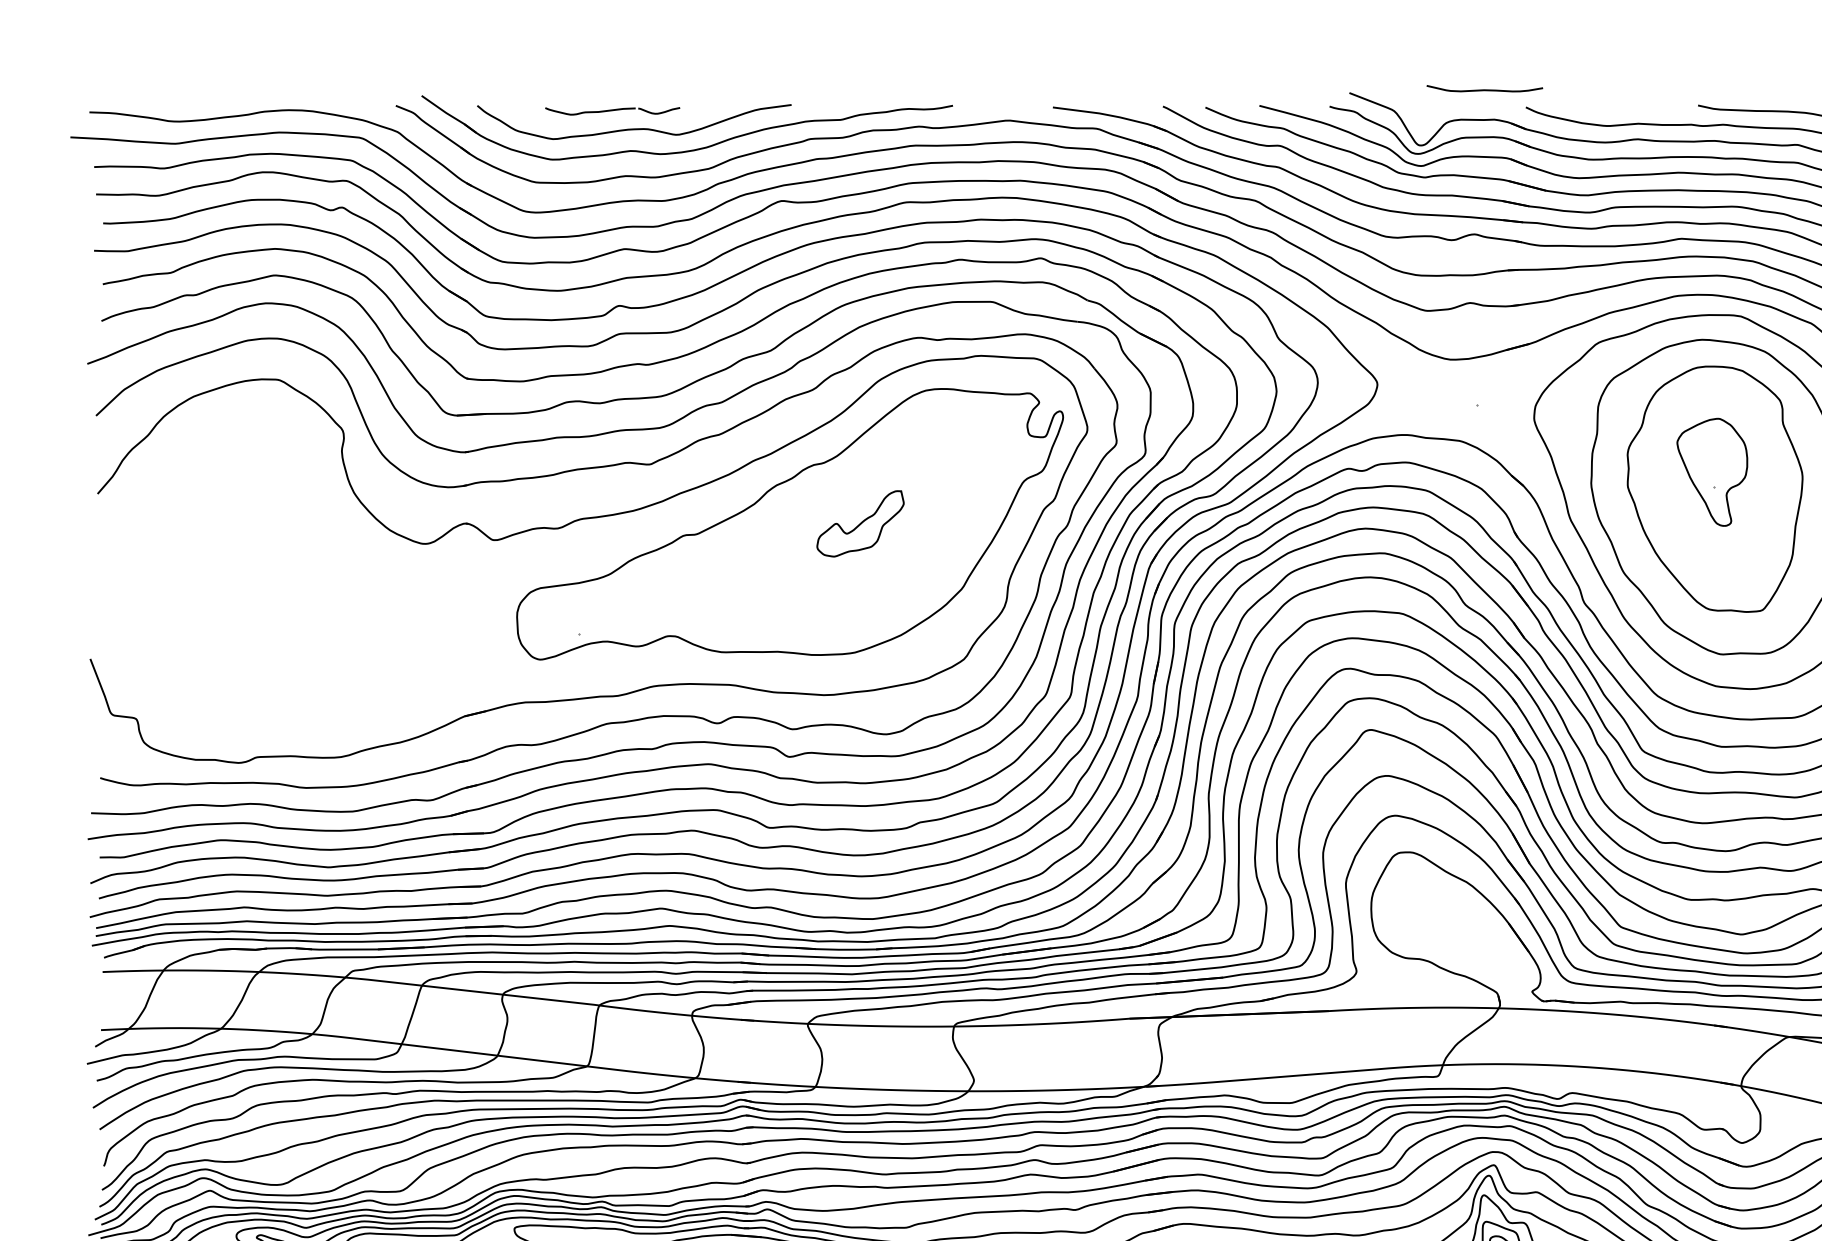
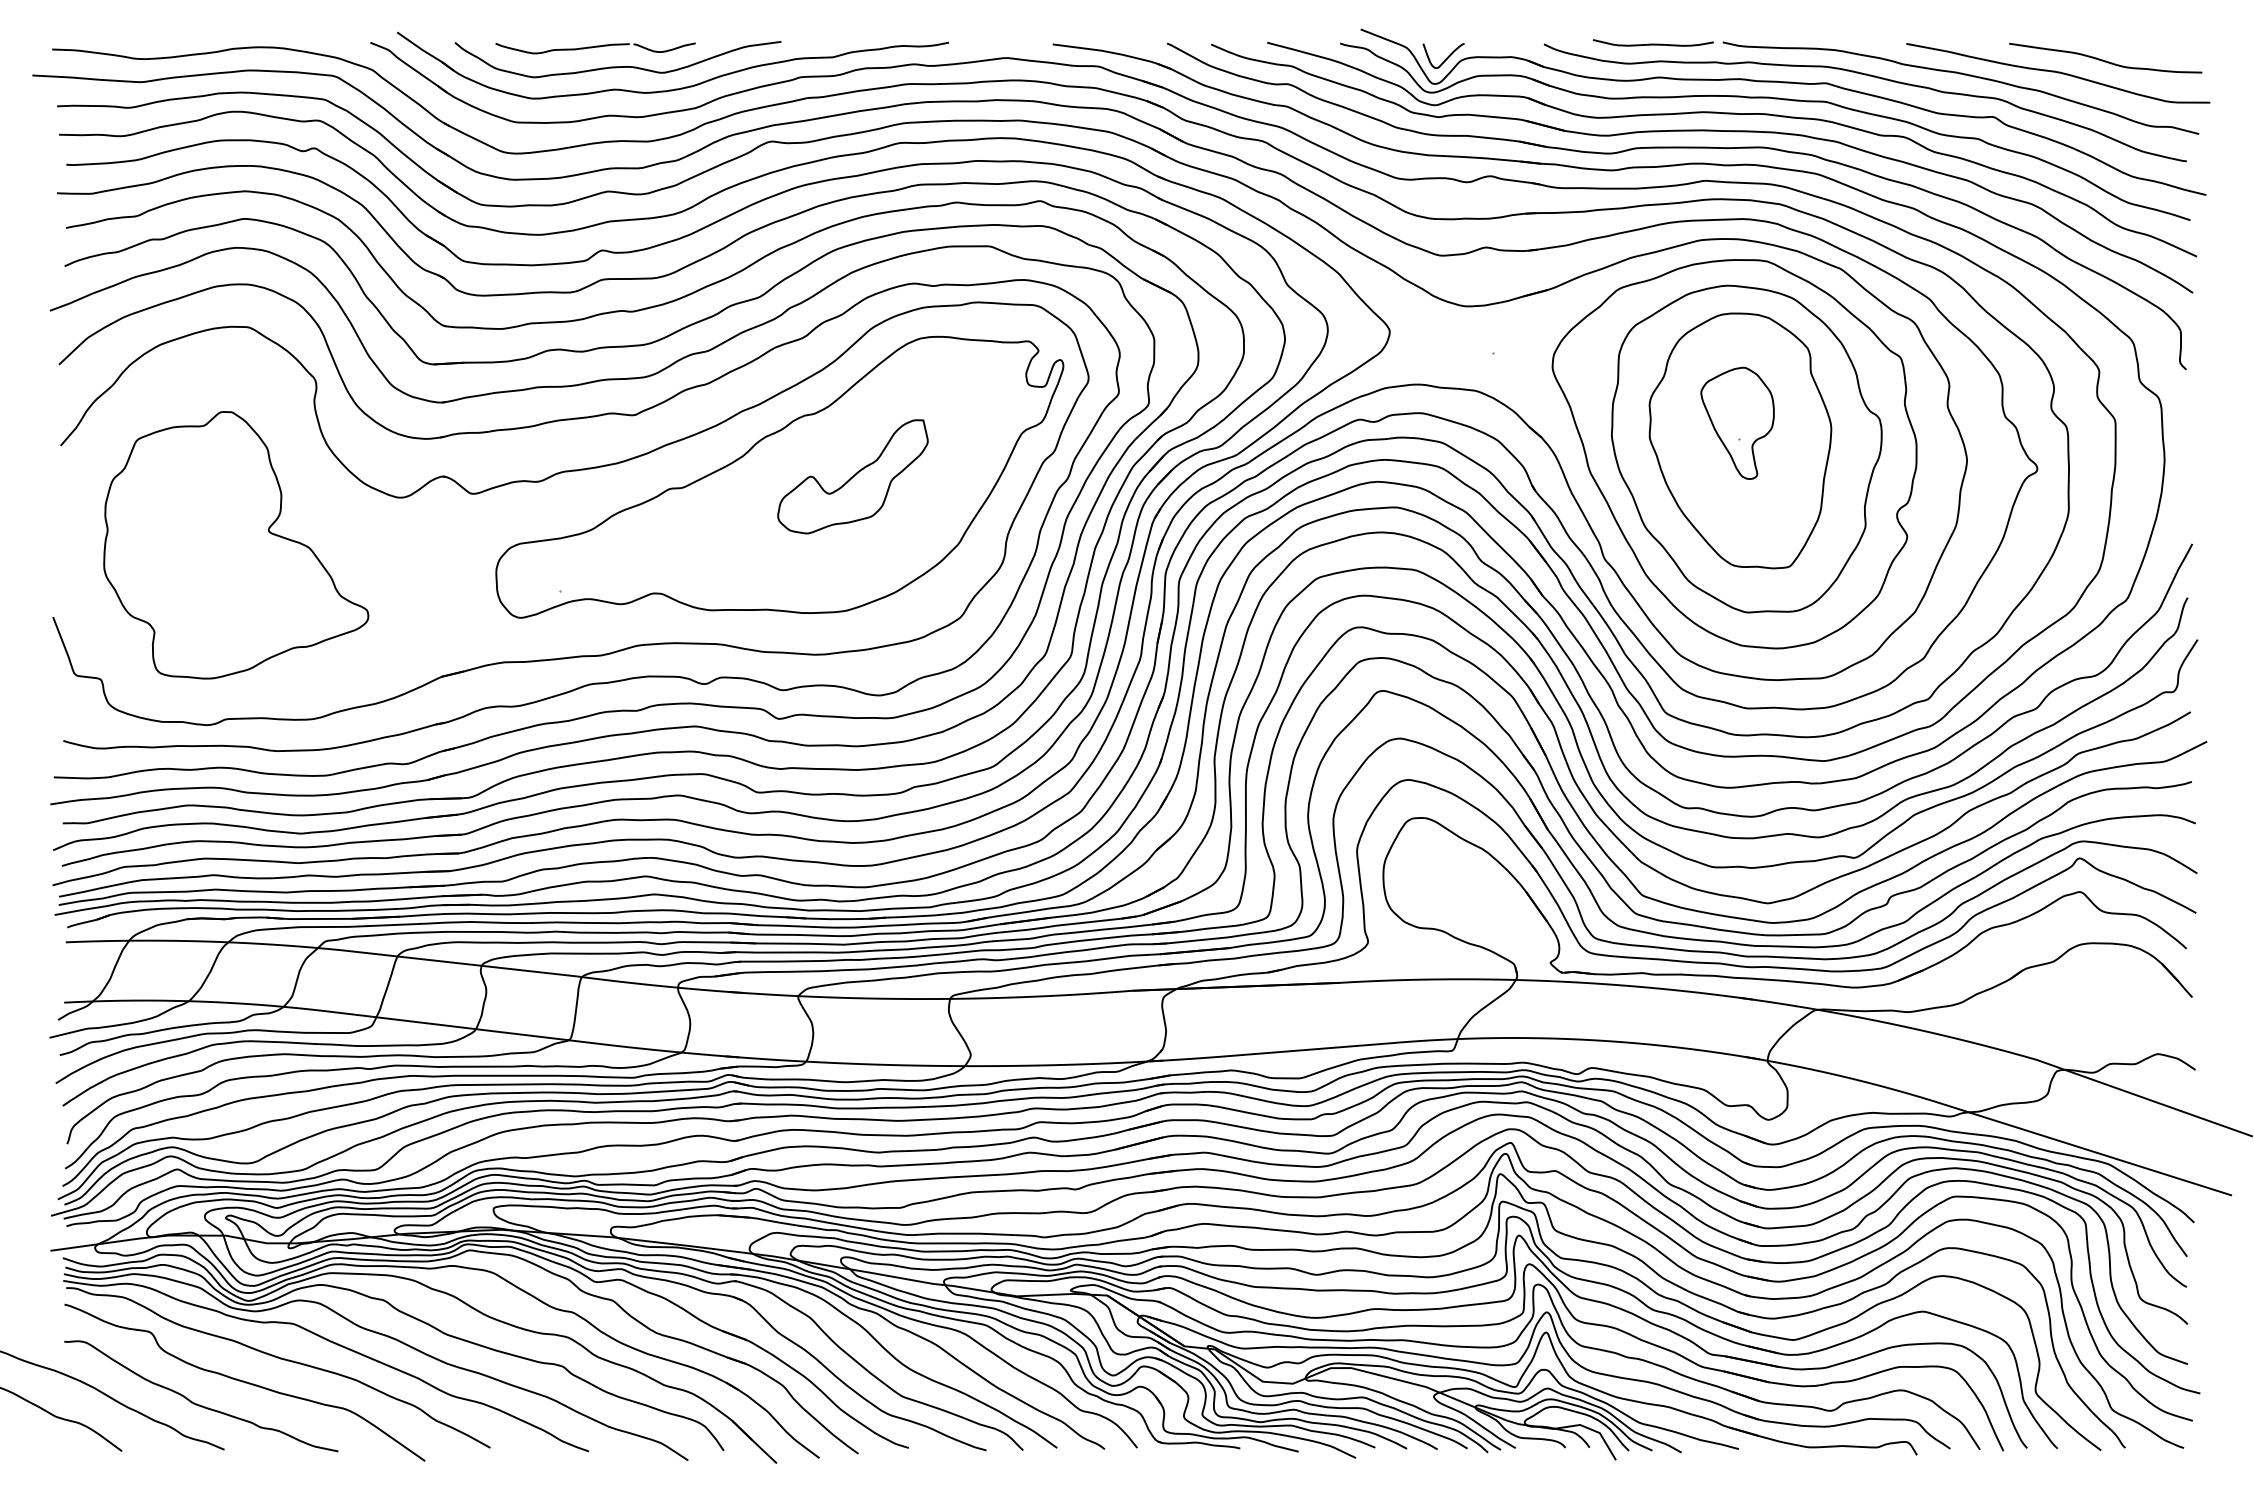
curve: (1484, 89) -> (1652, 43), moved
part: (612, 111) -> (595, 48), size x1.43
curve: (1432, 120) -> (1446, 57), added
part: (860, 523) -> (852, 476), size x1.67
part: (266, 589) -> (236, 545), added

